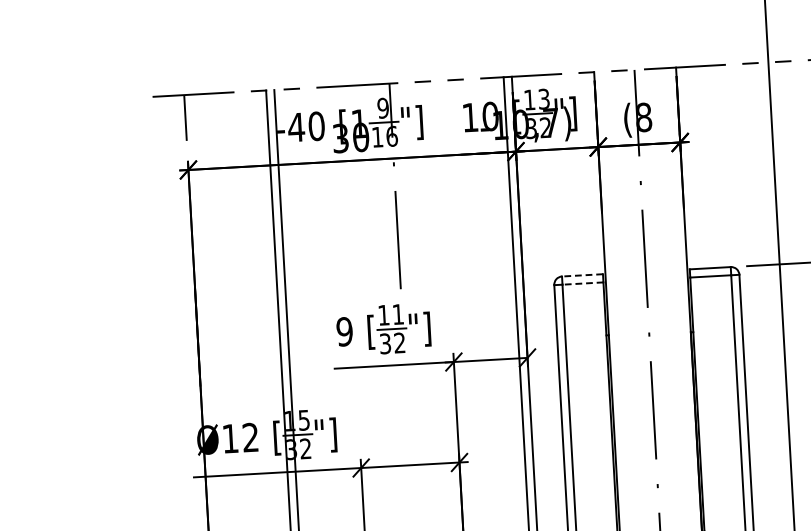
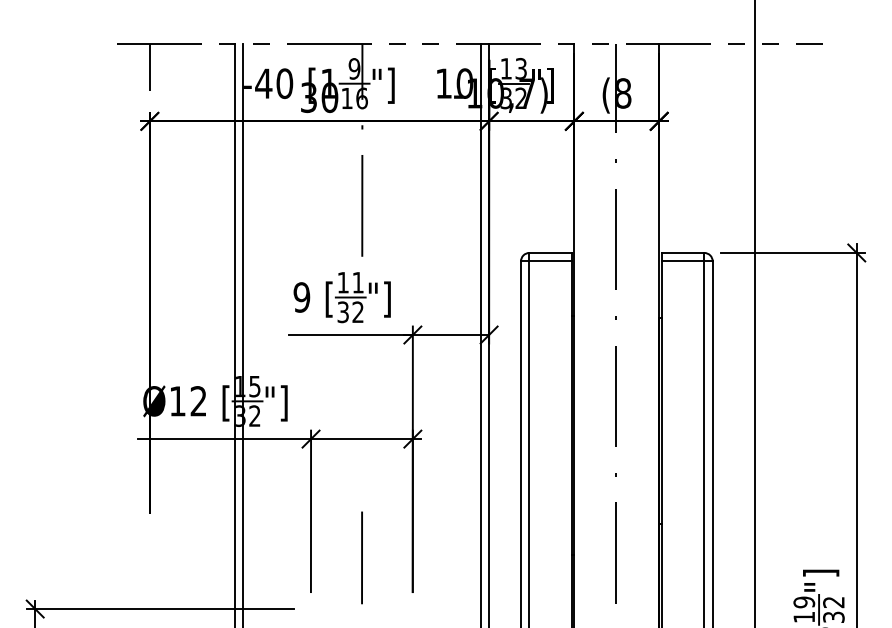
line: (582, 274) -> (550, 252), dashed -> solid
line: (582, 283) -> (550, 261), dashed -> solid

